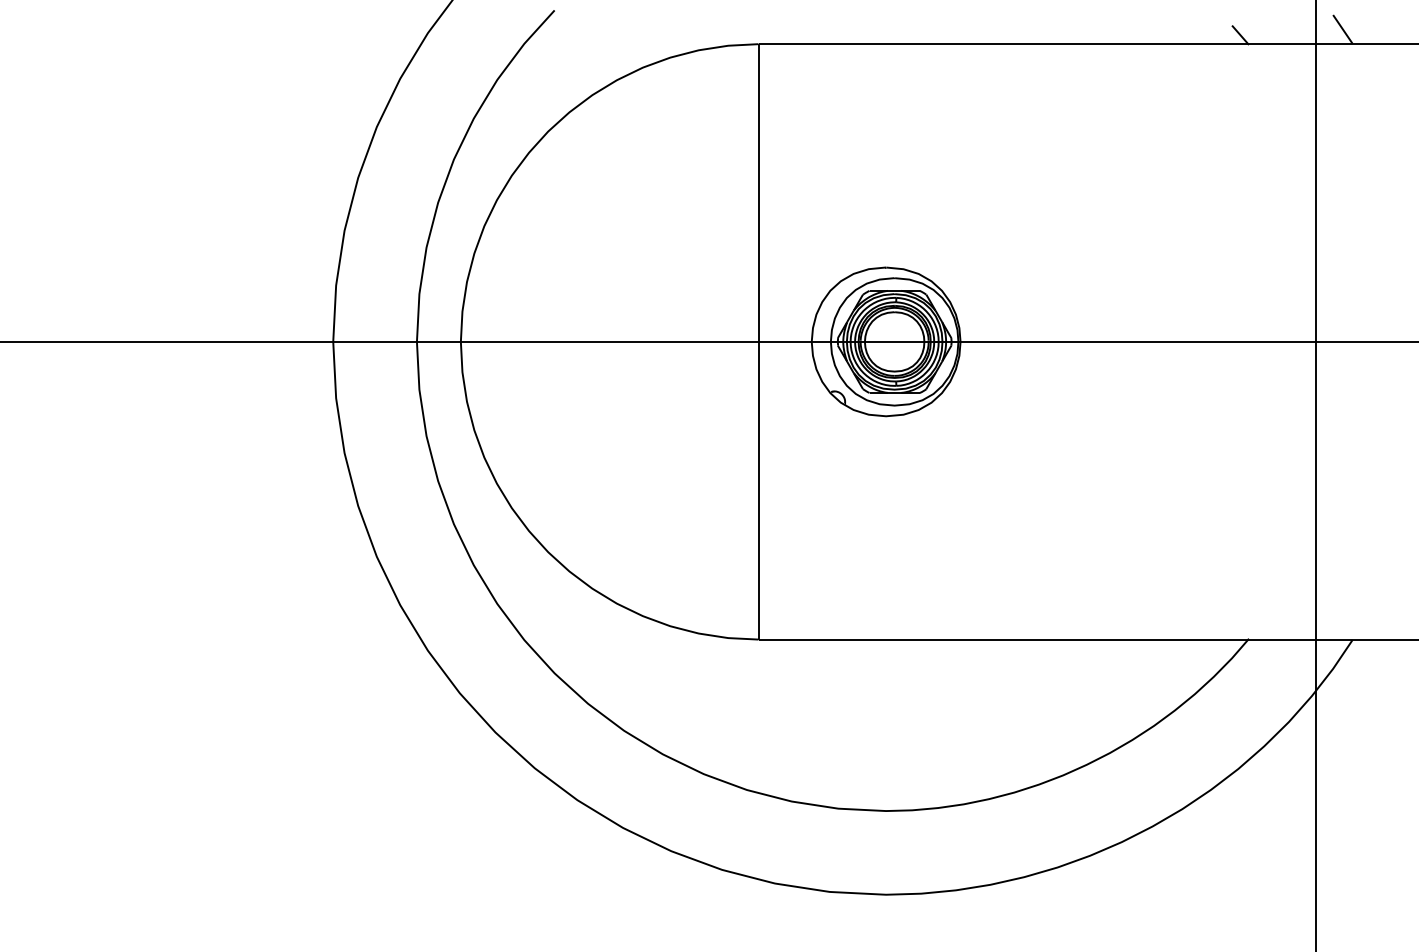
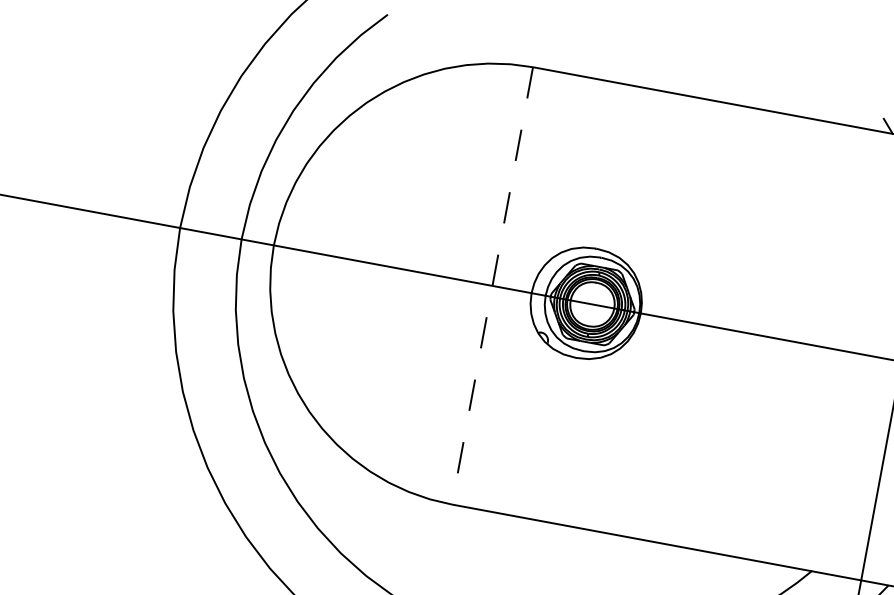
line: (758, 341) -> (492, 285), solid -> dashed

